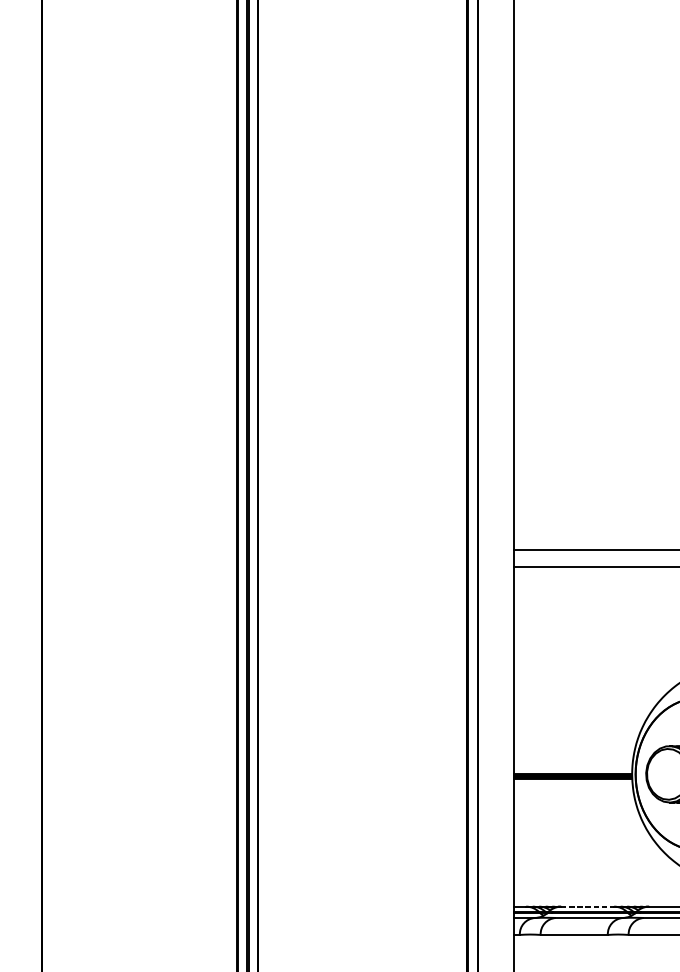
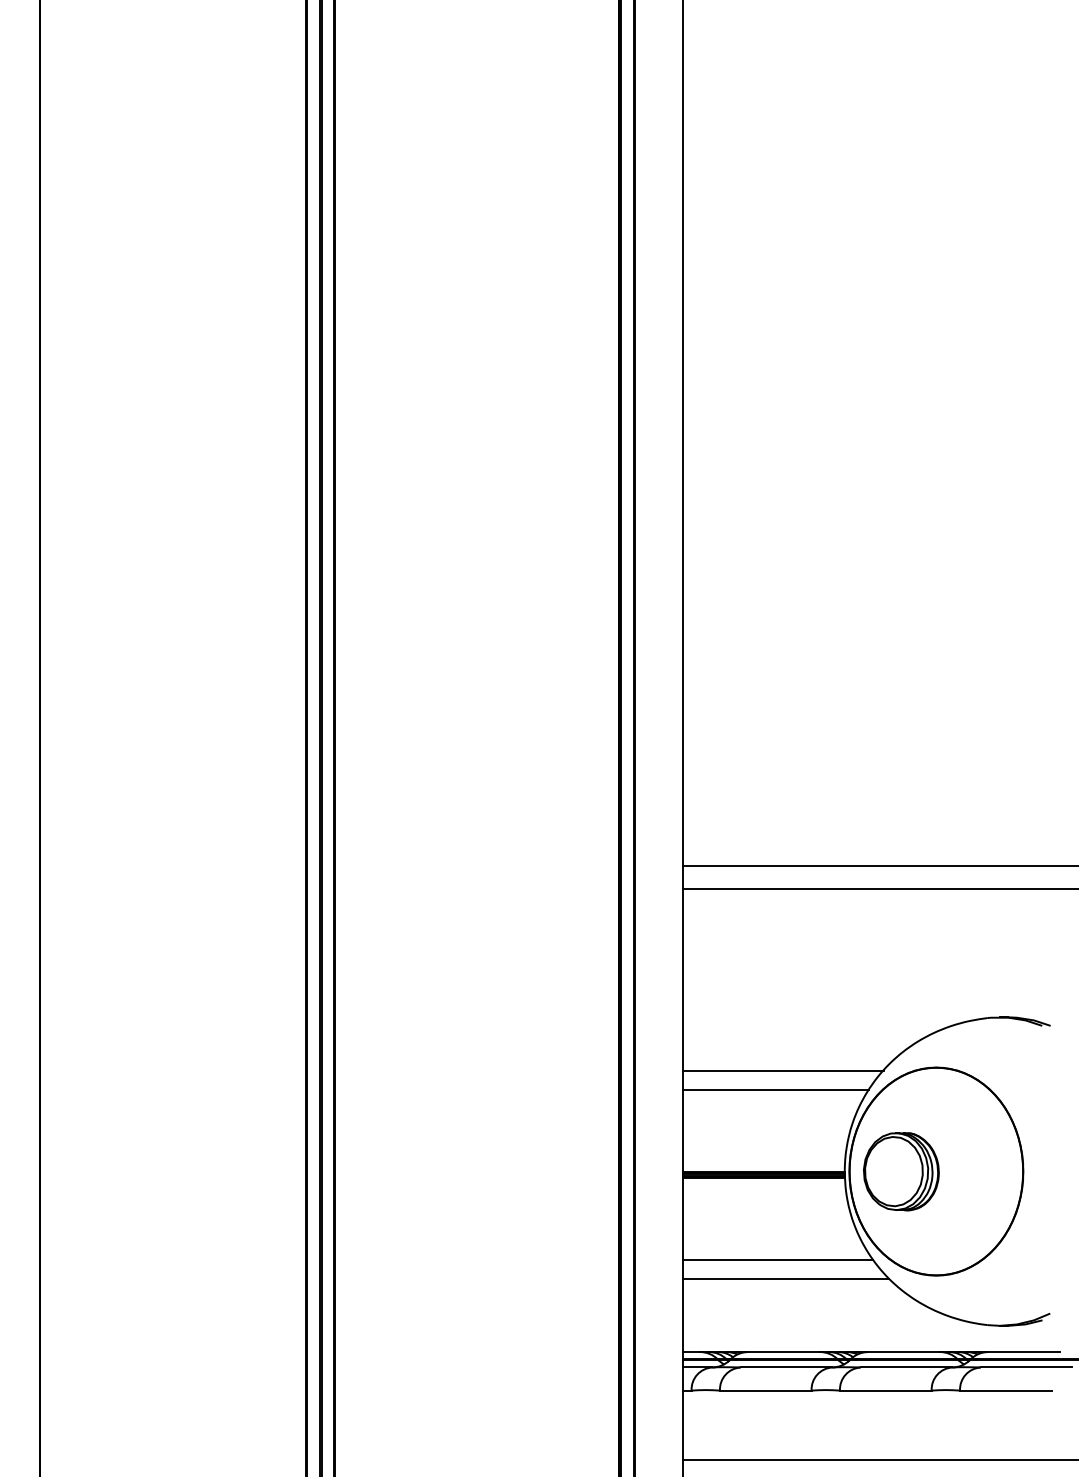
line: (587, 700) -> (783, 1070), added
line: (581, 714) -> (775, 1089), added
line: (583, 838) -> (778, 1259), added
line: (589, 852) -> (786, 1278), added
line: (587, 906) -> (784, 1352), dashed -> solid

